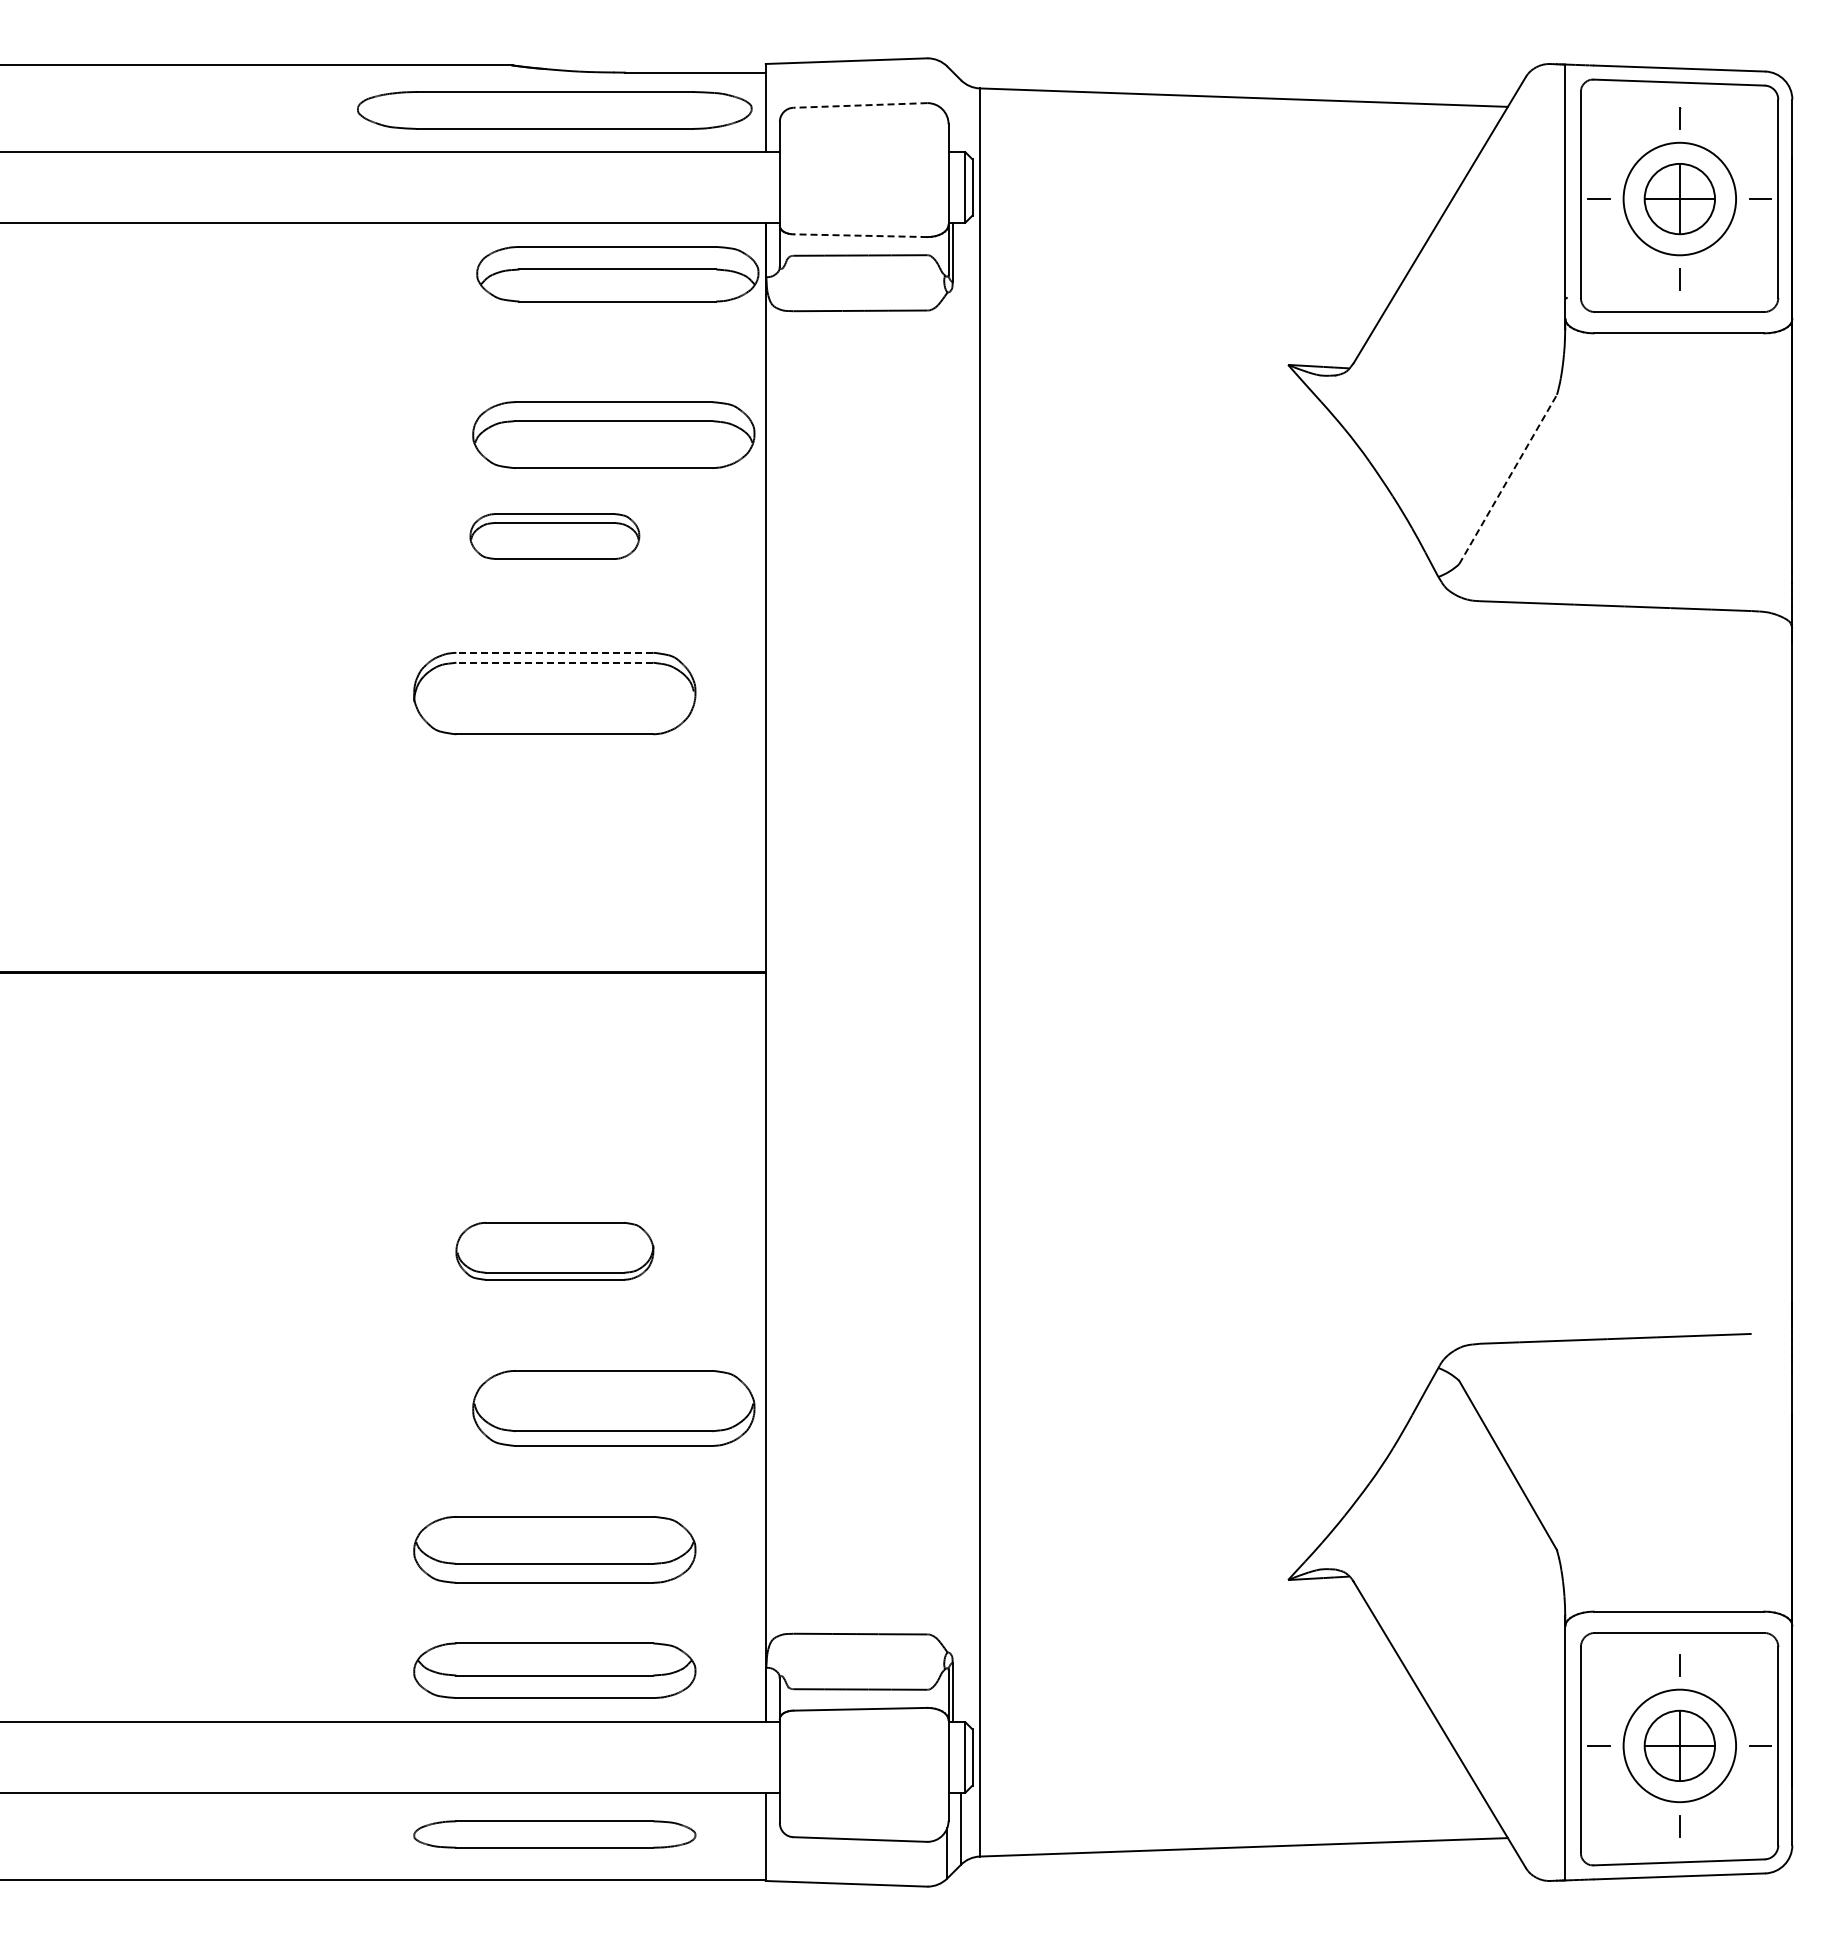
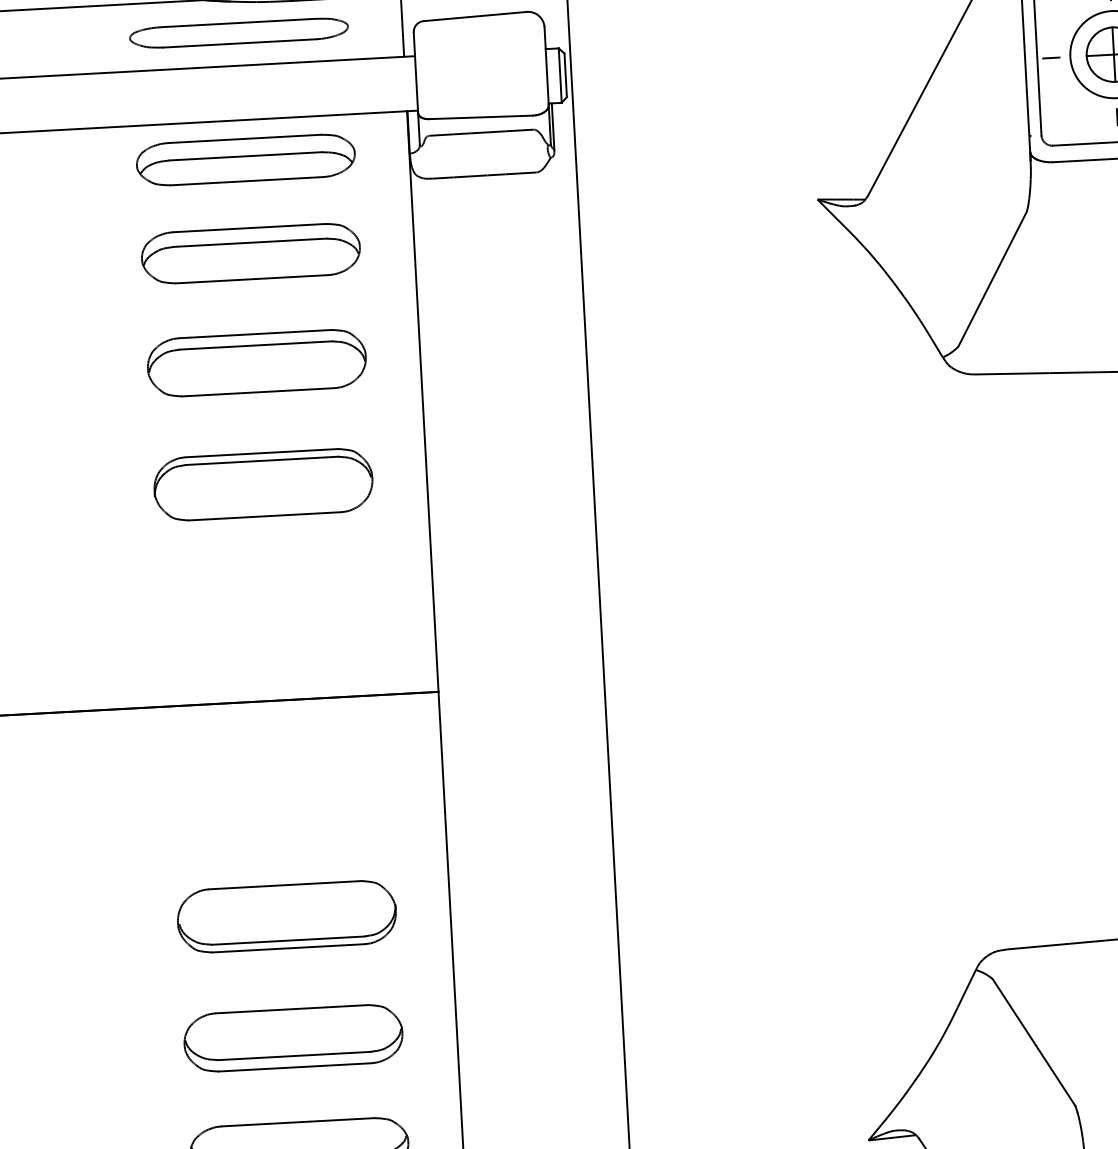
line: (859, 105) -> (474, 16), dashed -> solid
part: (554, 110) -> (238, 33), size x0.71
line: (859, 235) -> (480, 117), dashed -> solid
part: (617, 274) -> (245, 160), moved
part: (613, 434) -> (250, 253), moved
line: (1508, 479) -> (993, 278), dashed -> solid
part: (554, 536) -> (256, 363), size x1.67
line: (554, 652) -> (261, 452), dashed -> solid
line: (554, 662) -> (261, 460), dashed -> solid
part: (554, 1250) -> (286, 916), size x1.43
part: (613, 1408) -> (293, 1038), moved

